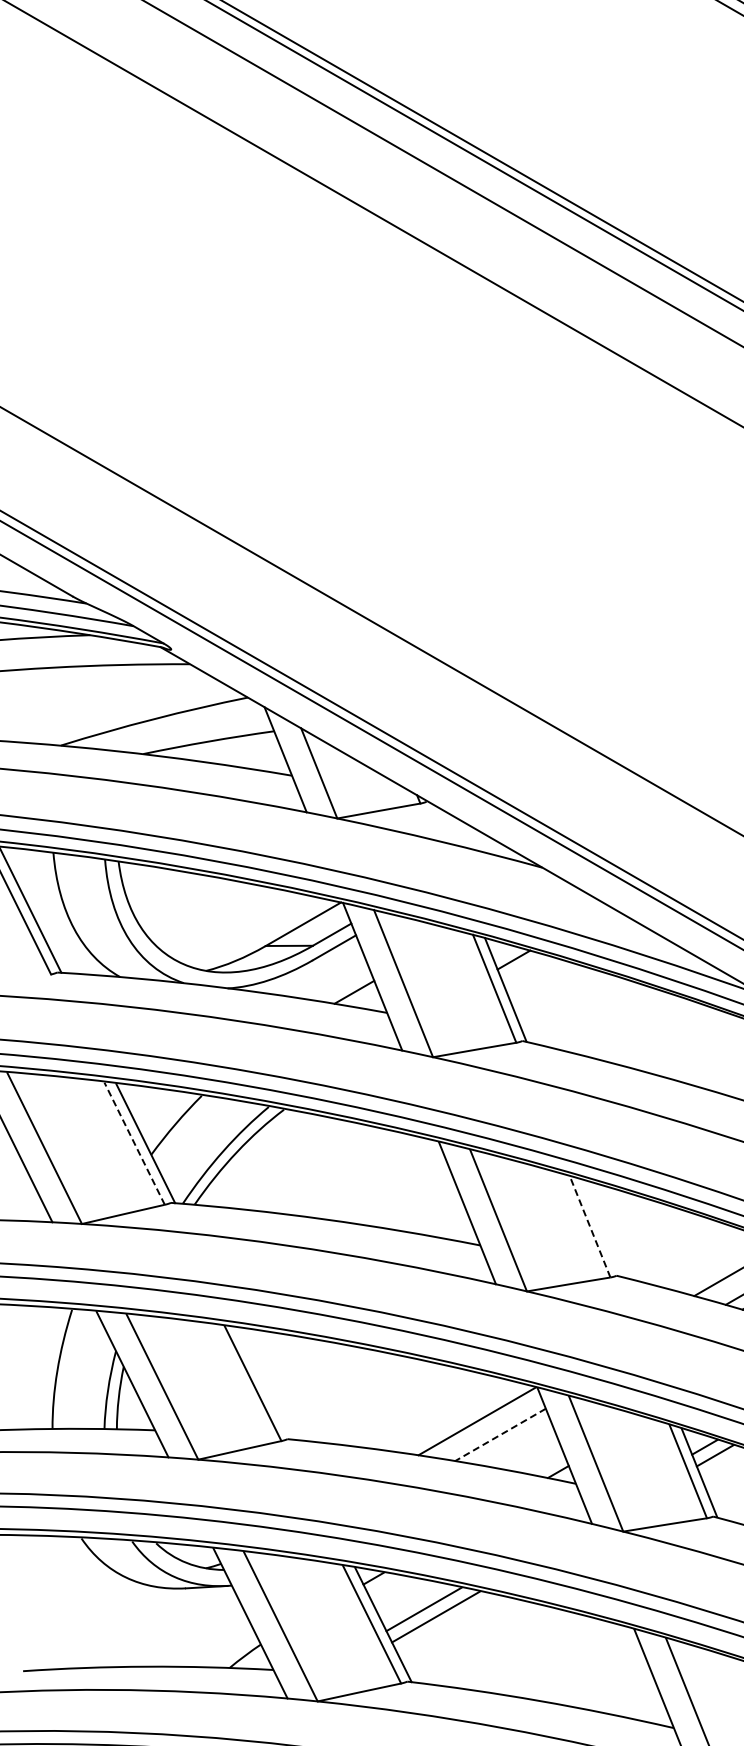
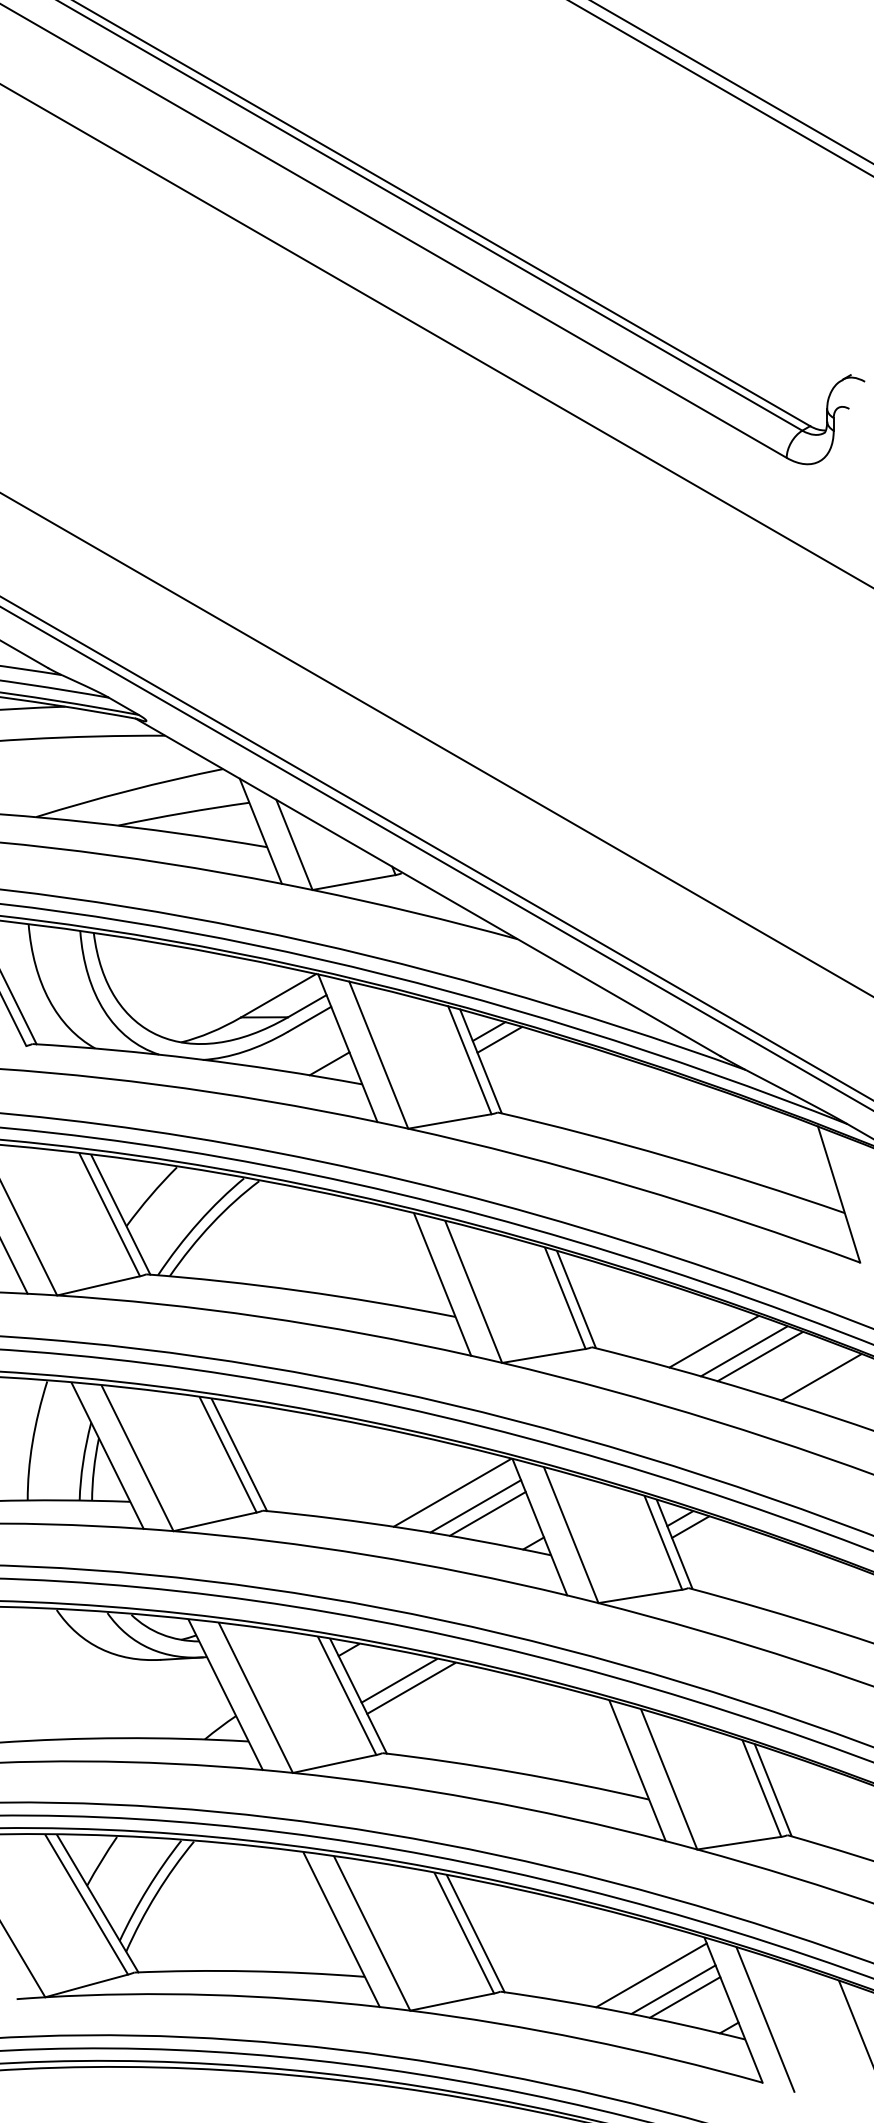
line: (524, 968) -> (499, 1039), added
line: (134, 1143) -> (109, 1214), dashed -> solid
line: (590, 1227) -> (565, 1298), dashed -> solid
line: (601, 1228) -> (576, 1299), added
line: (264, 1384) -> (239, 1455), added
line: (500, 1435) -> (475, 1506), dashed -> solid
line: (512, 1442) -> (487, 1513), added

